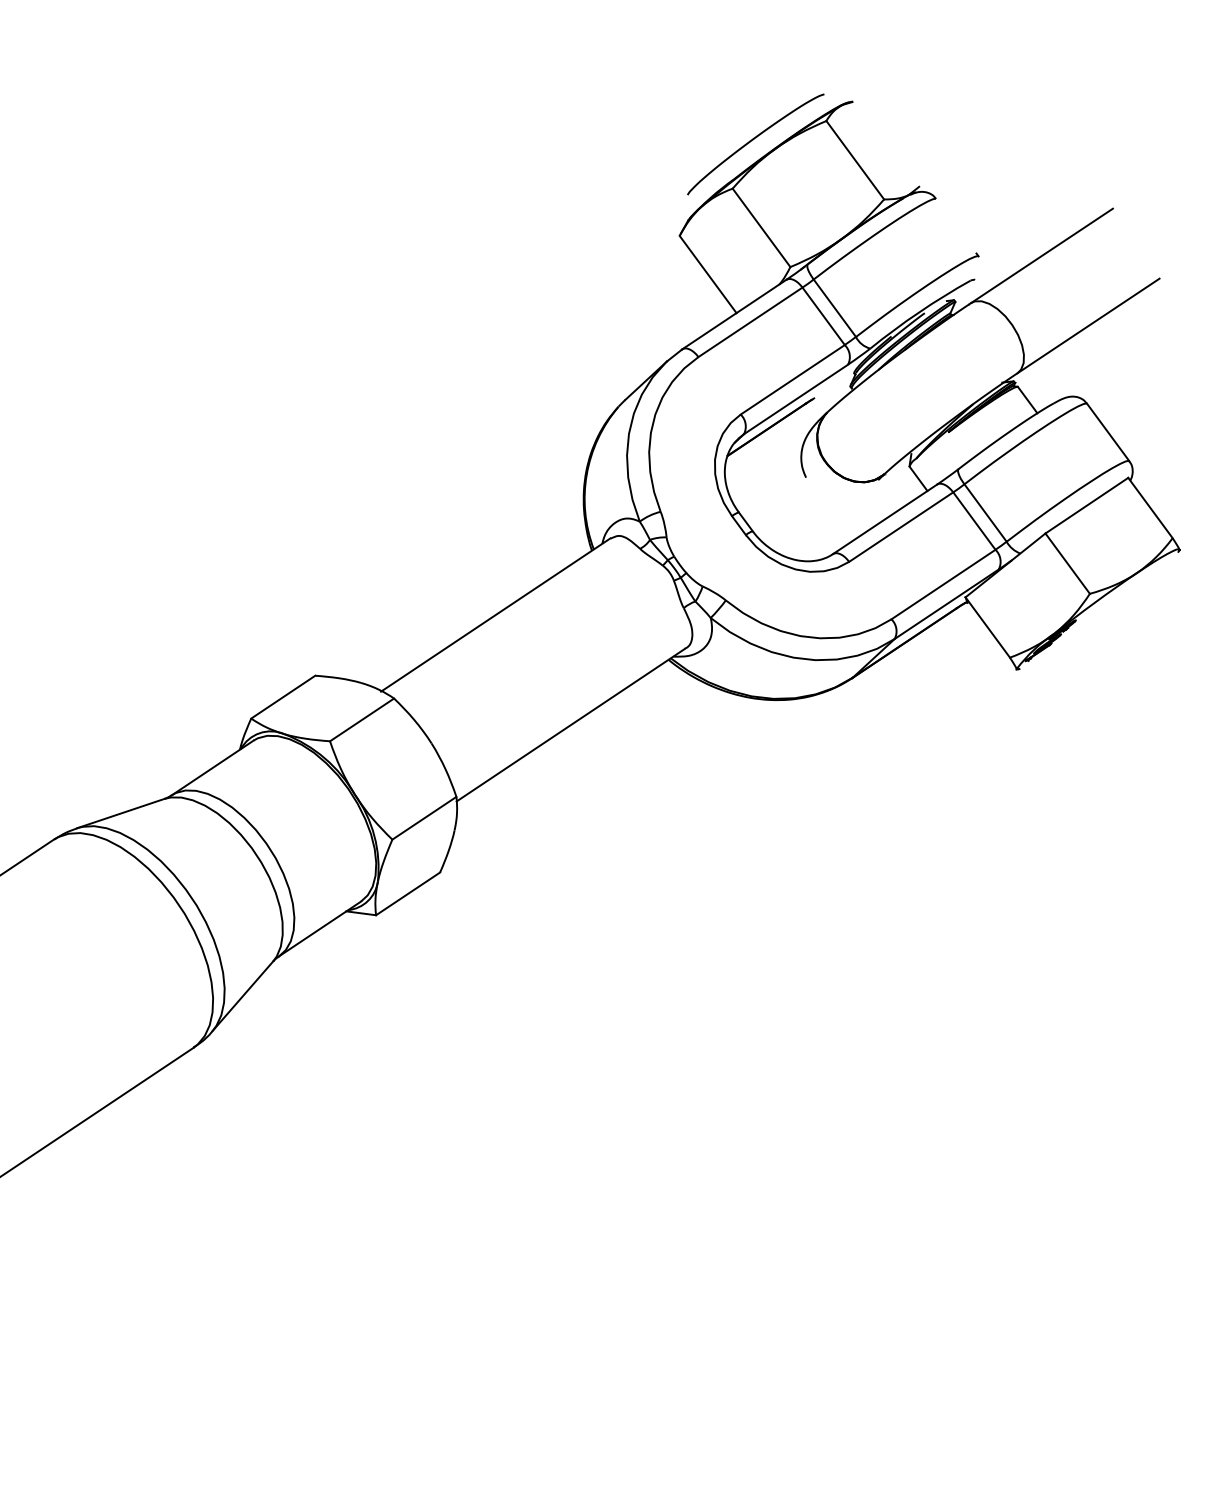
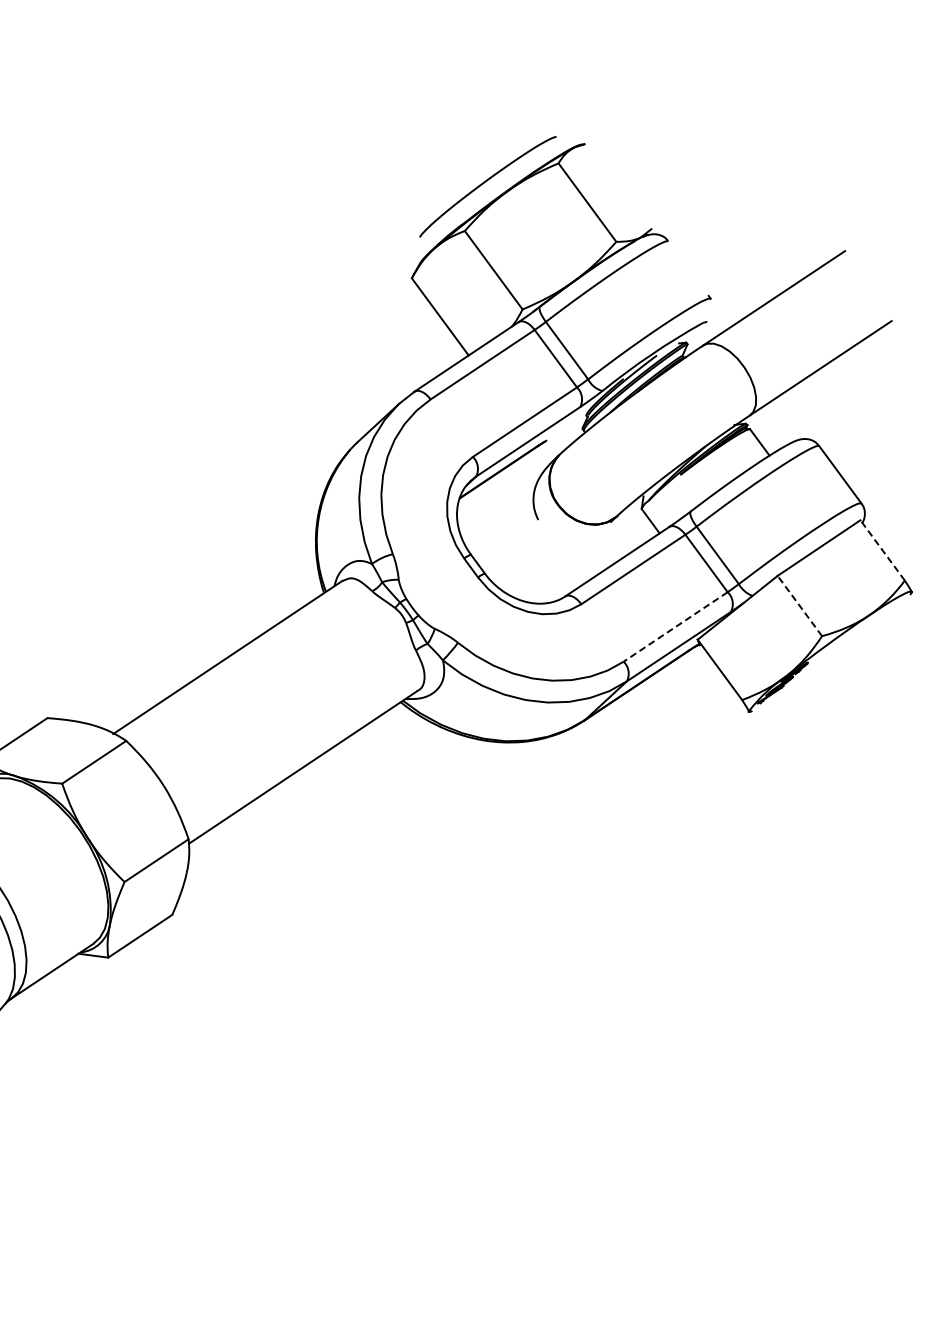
line: (1150, 507) -> (882, 549), solid -> dashed
line: (1067, 563) -> (799, 605), solid -> dashed
line: (943, 584) -> (675, 626), solid -> dashed

